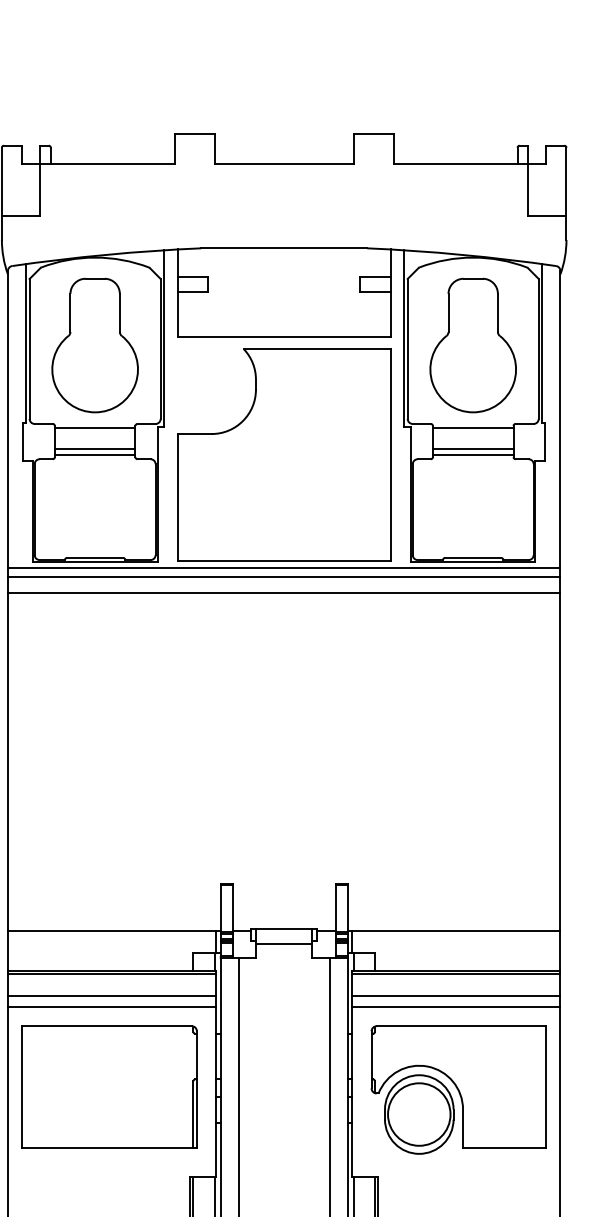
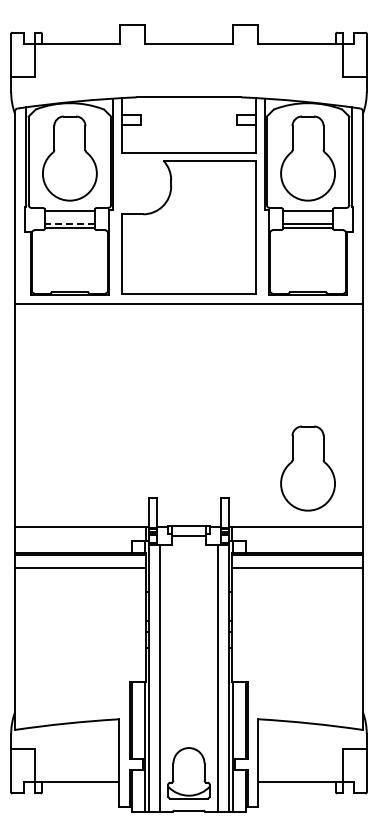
line: (94, 448) -> (69, 223), solid -> dashed
line: (283, 567) -> (188, 298), removed
line: (283, 593) -> (188, 314), removed
part: (472, 837) -> (307, 468), added
line: (111, 1007) -> (80, 575), removed
line: (454, 1007) -> (296, 575), removed
part: (108, 1086) -> (78, 625), removed
part: (458, 1089) -> (298, 627), removed

